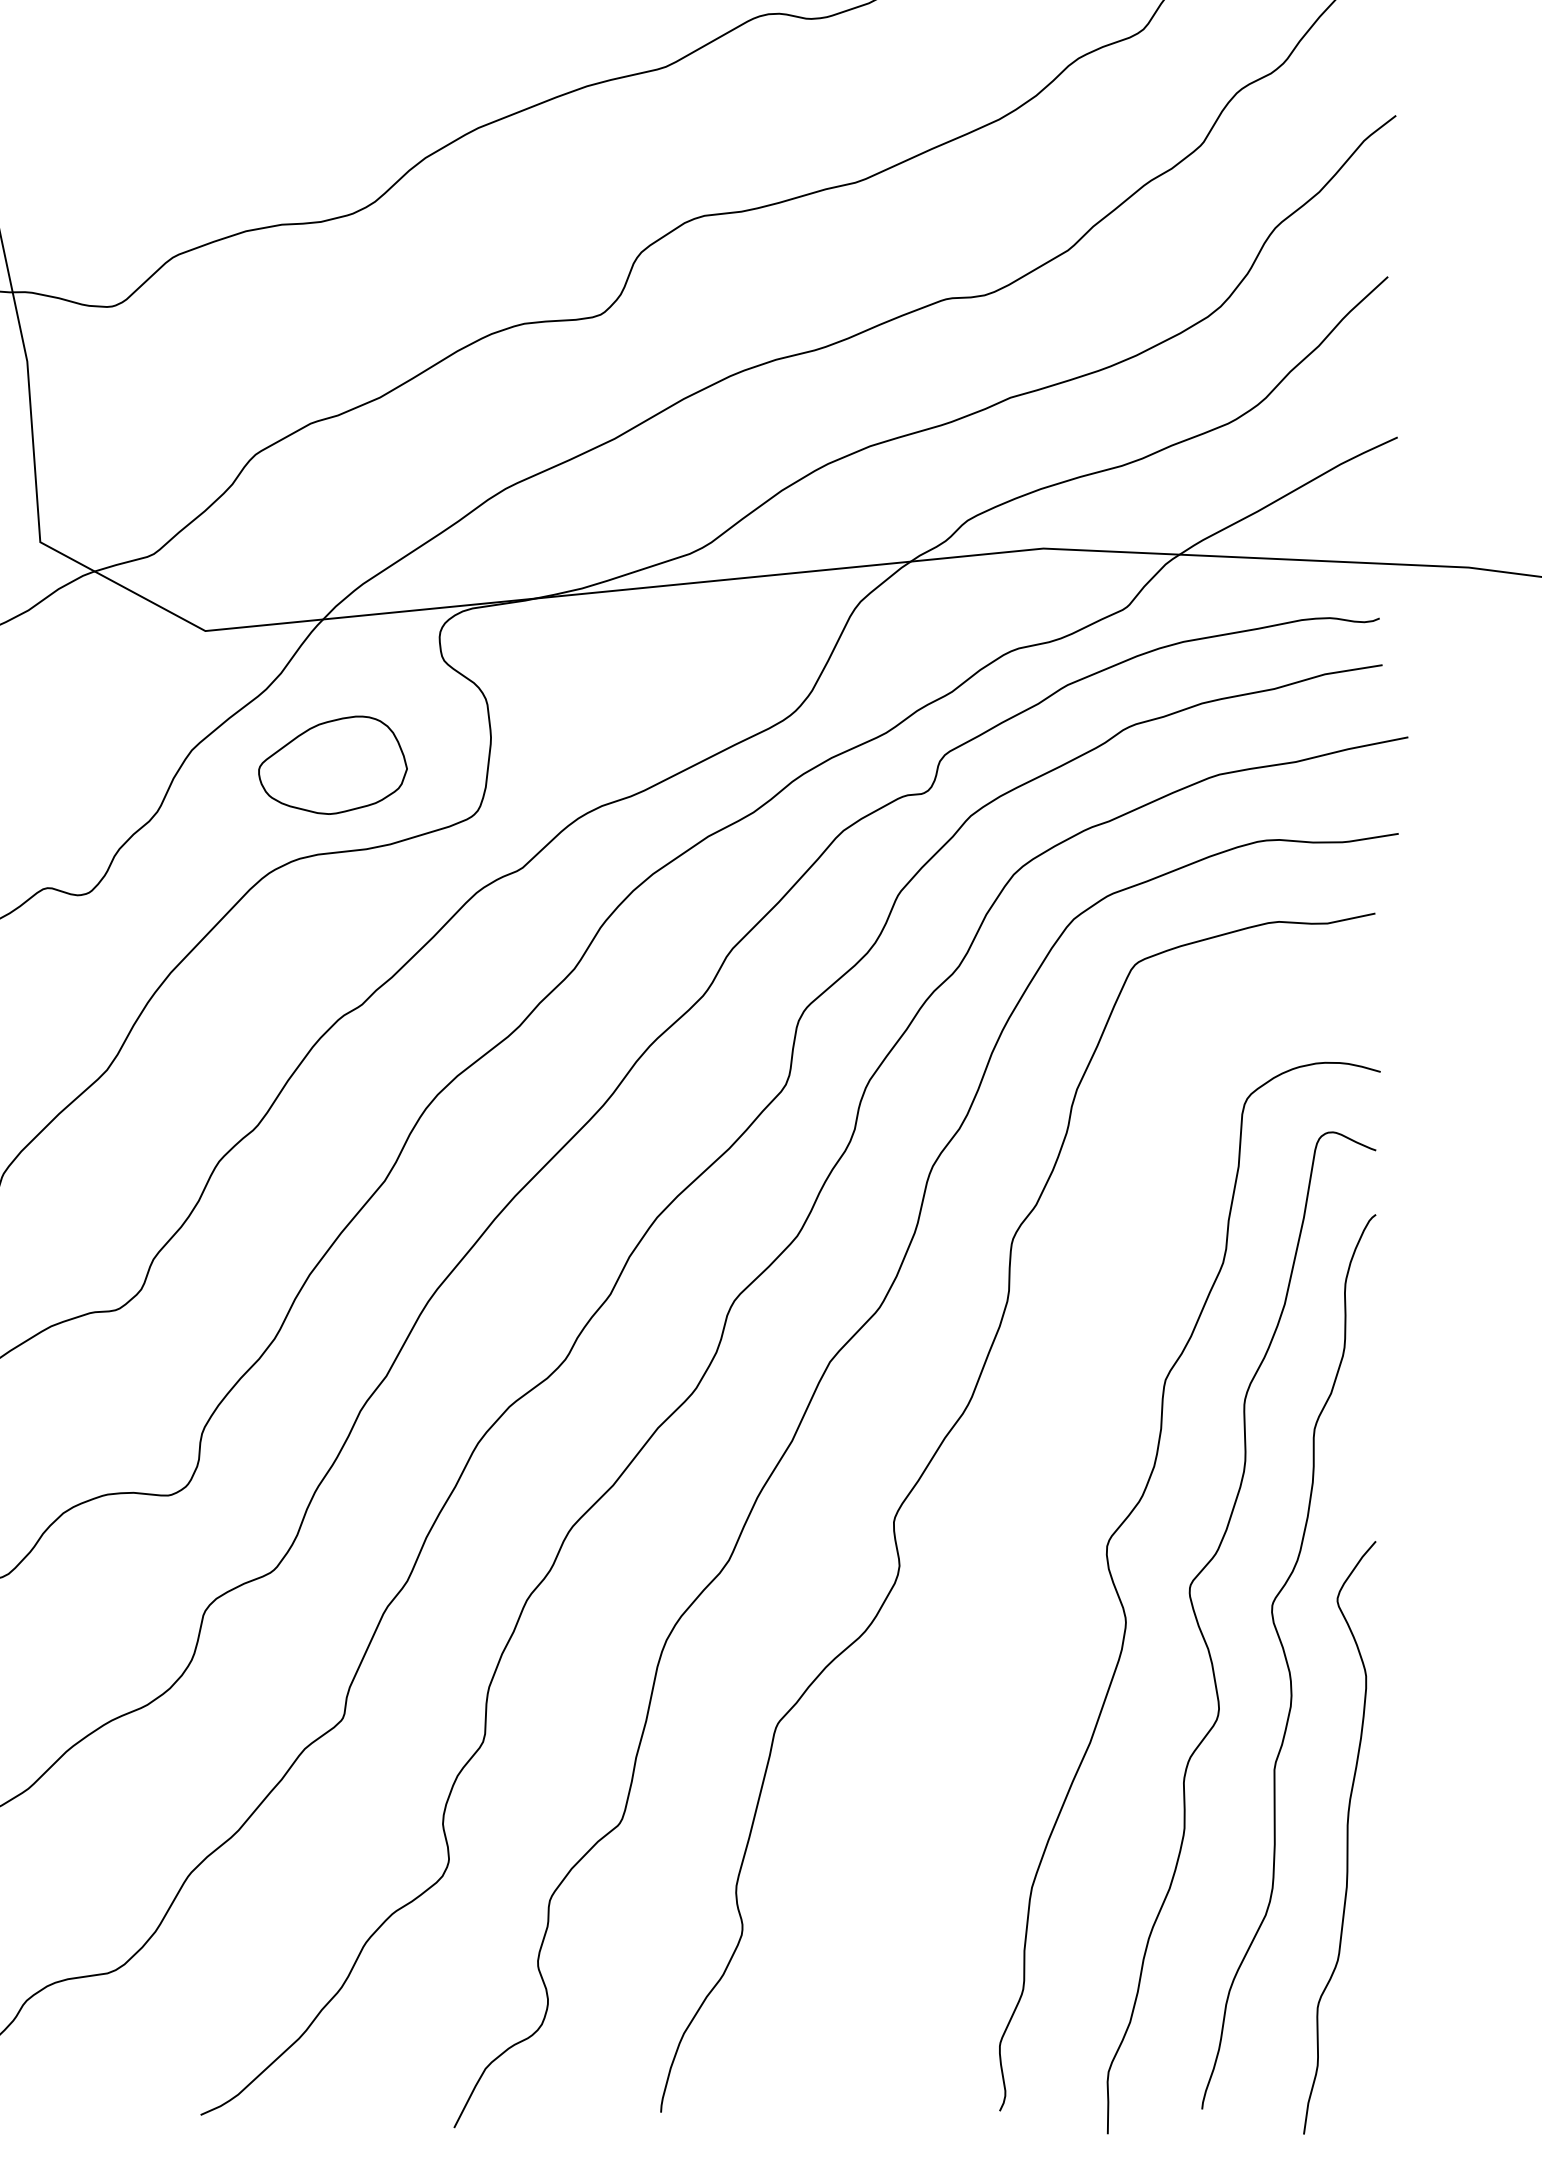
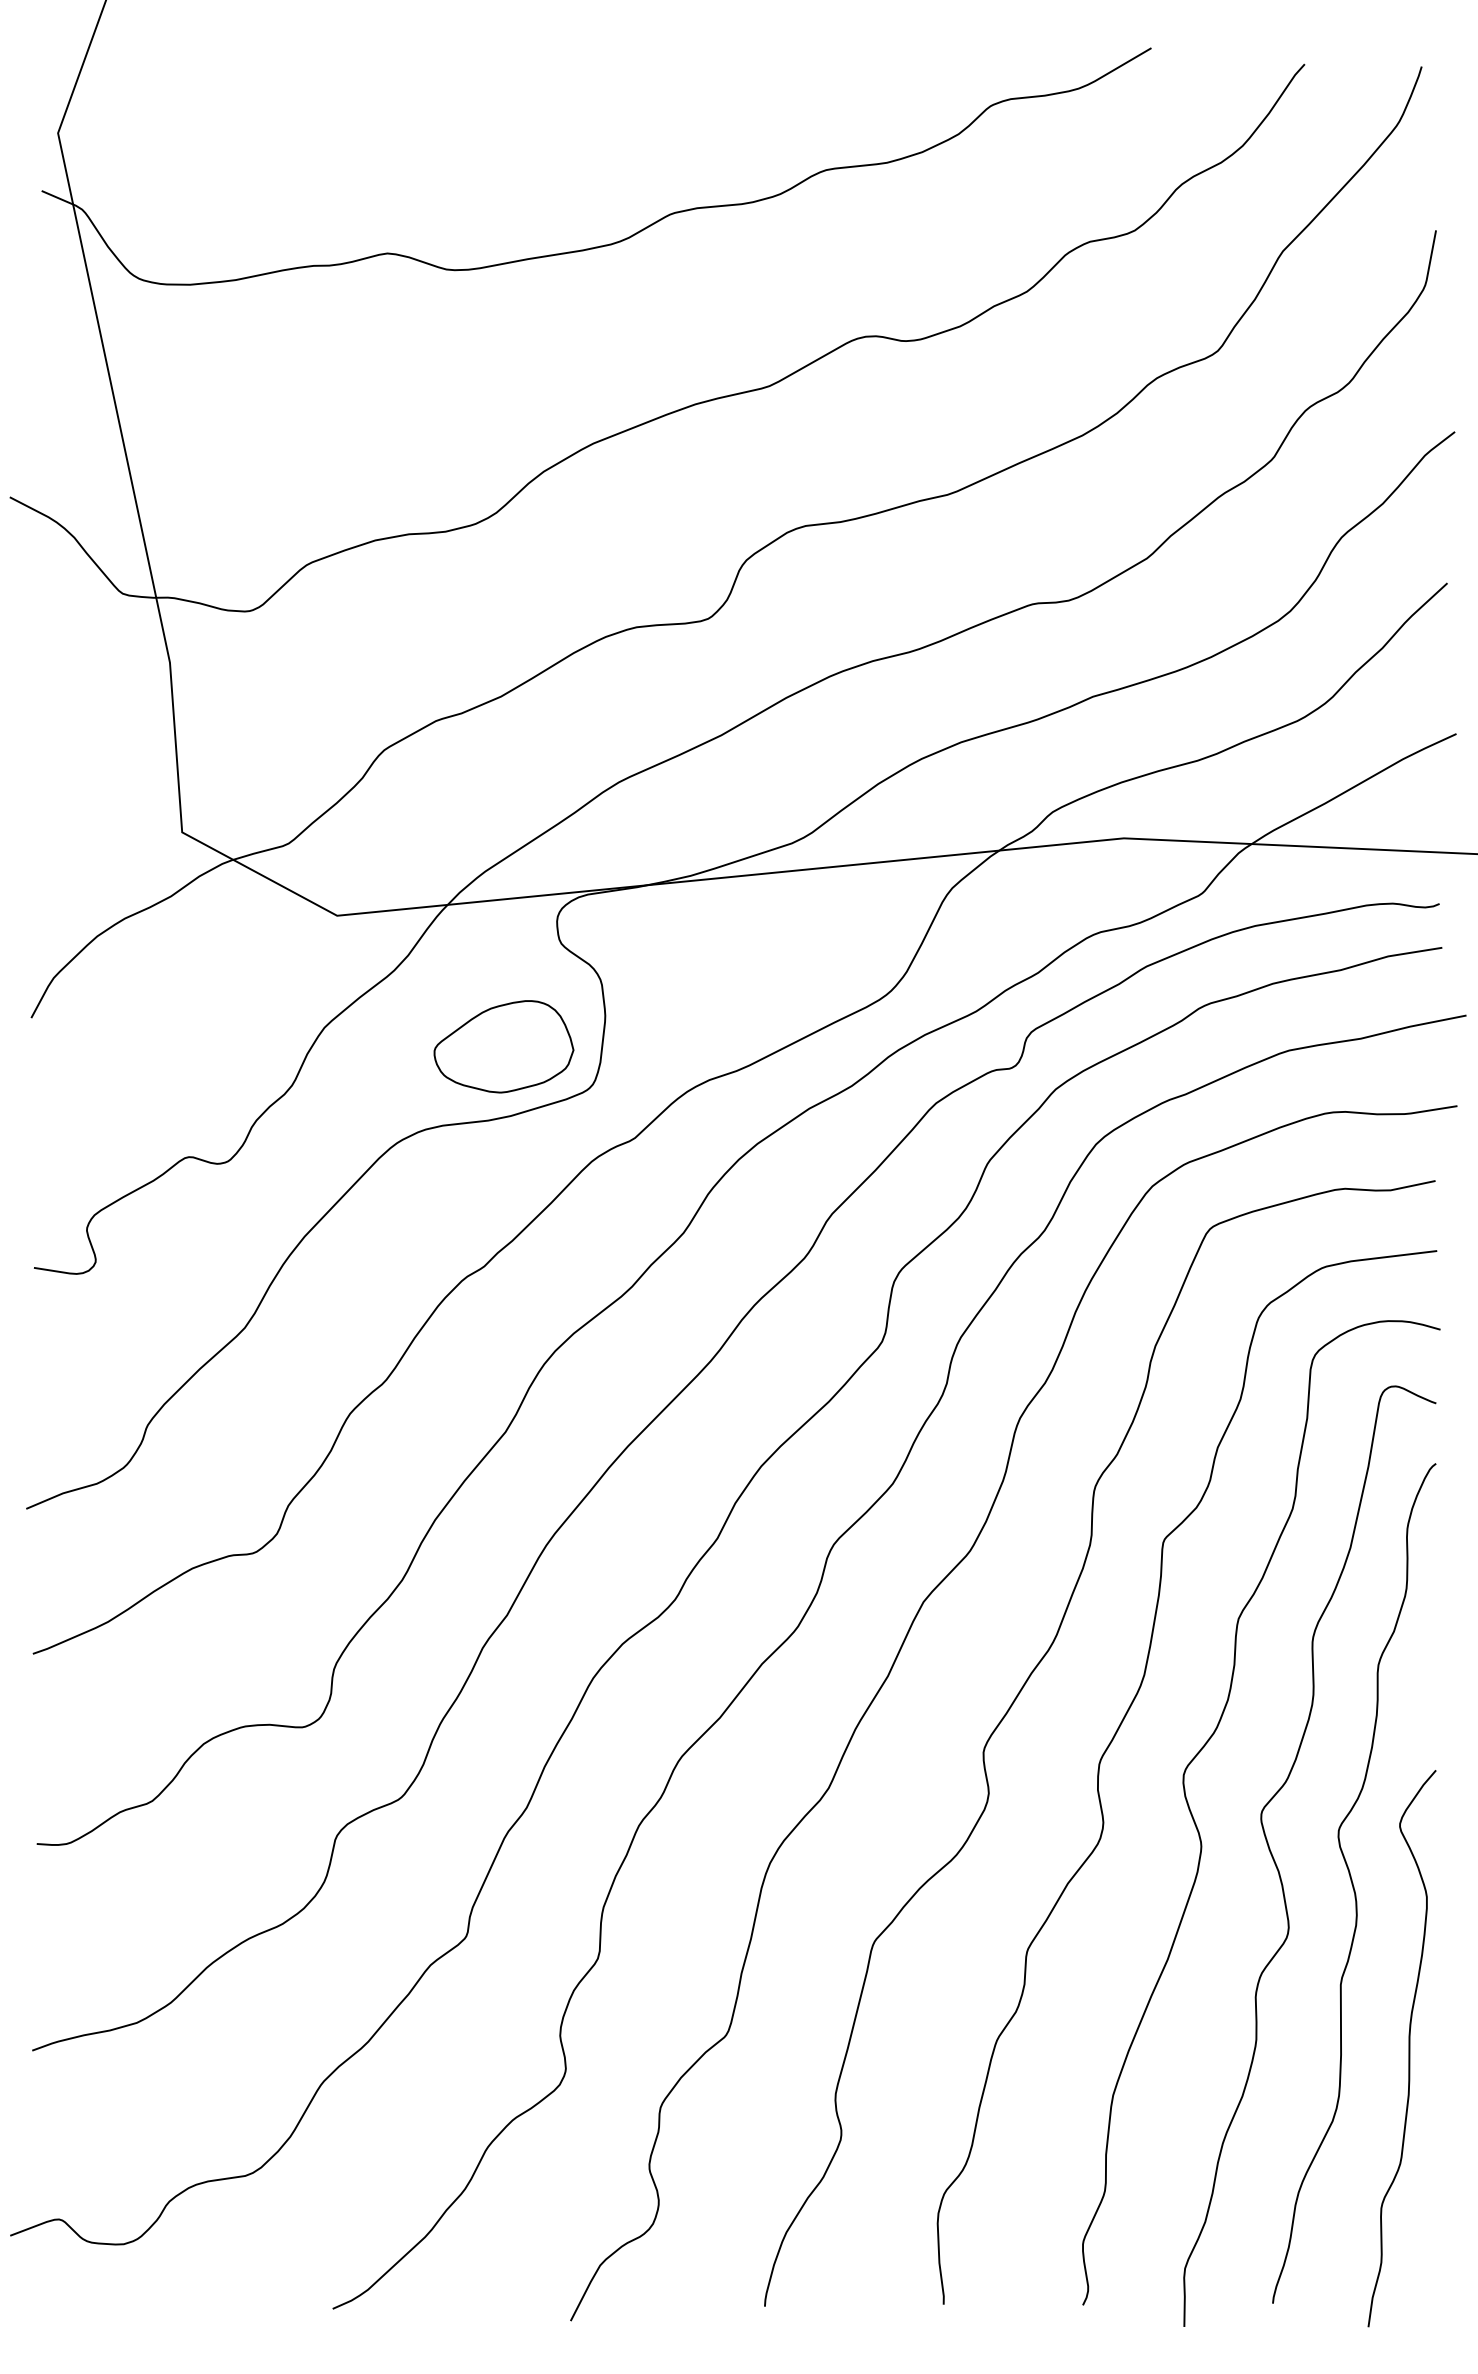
part: (332, 764) -> (503, 1046), moved
curve: (1032, 1509) -> (1113, 1740), added

